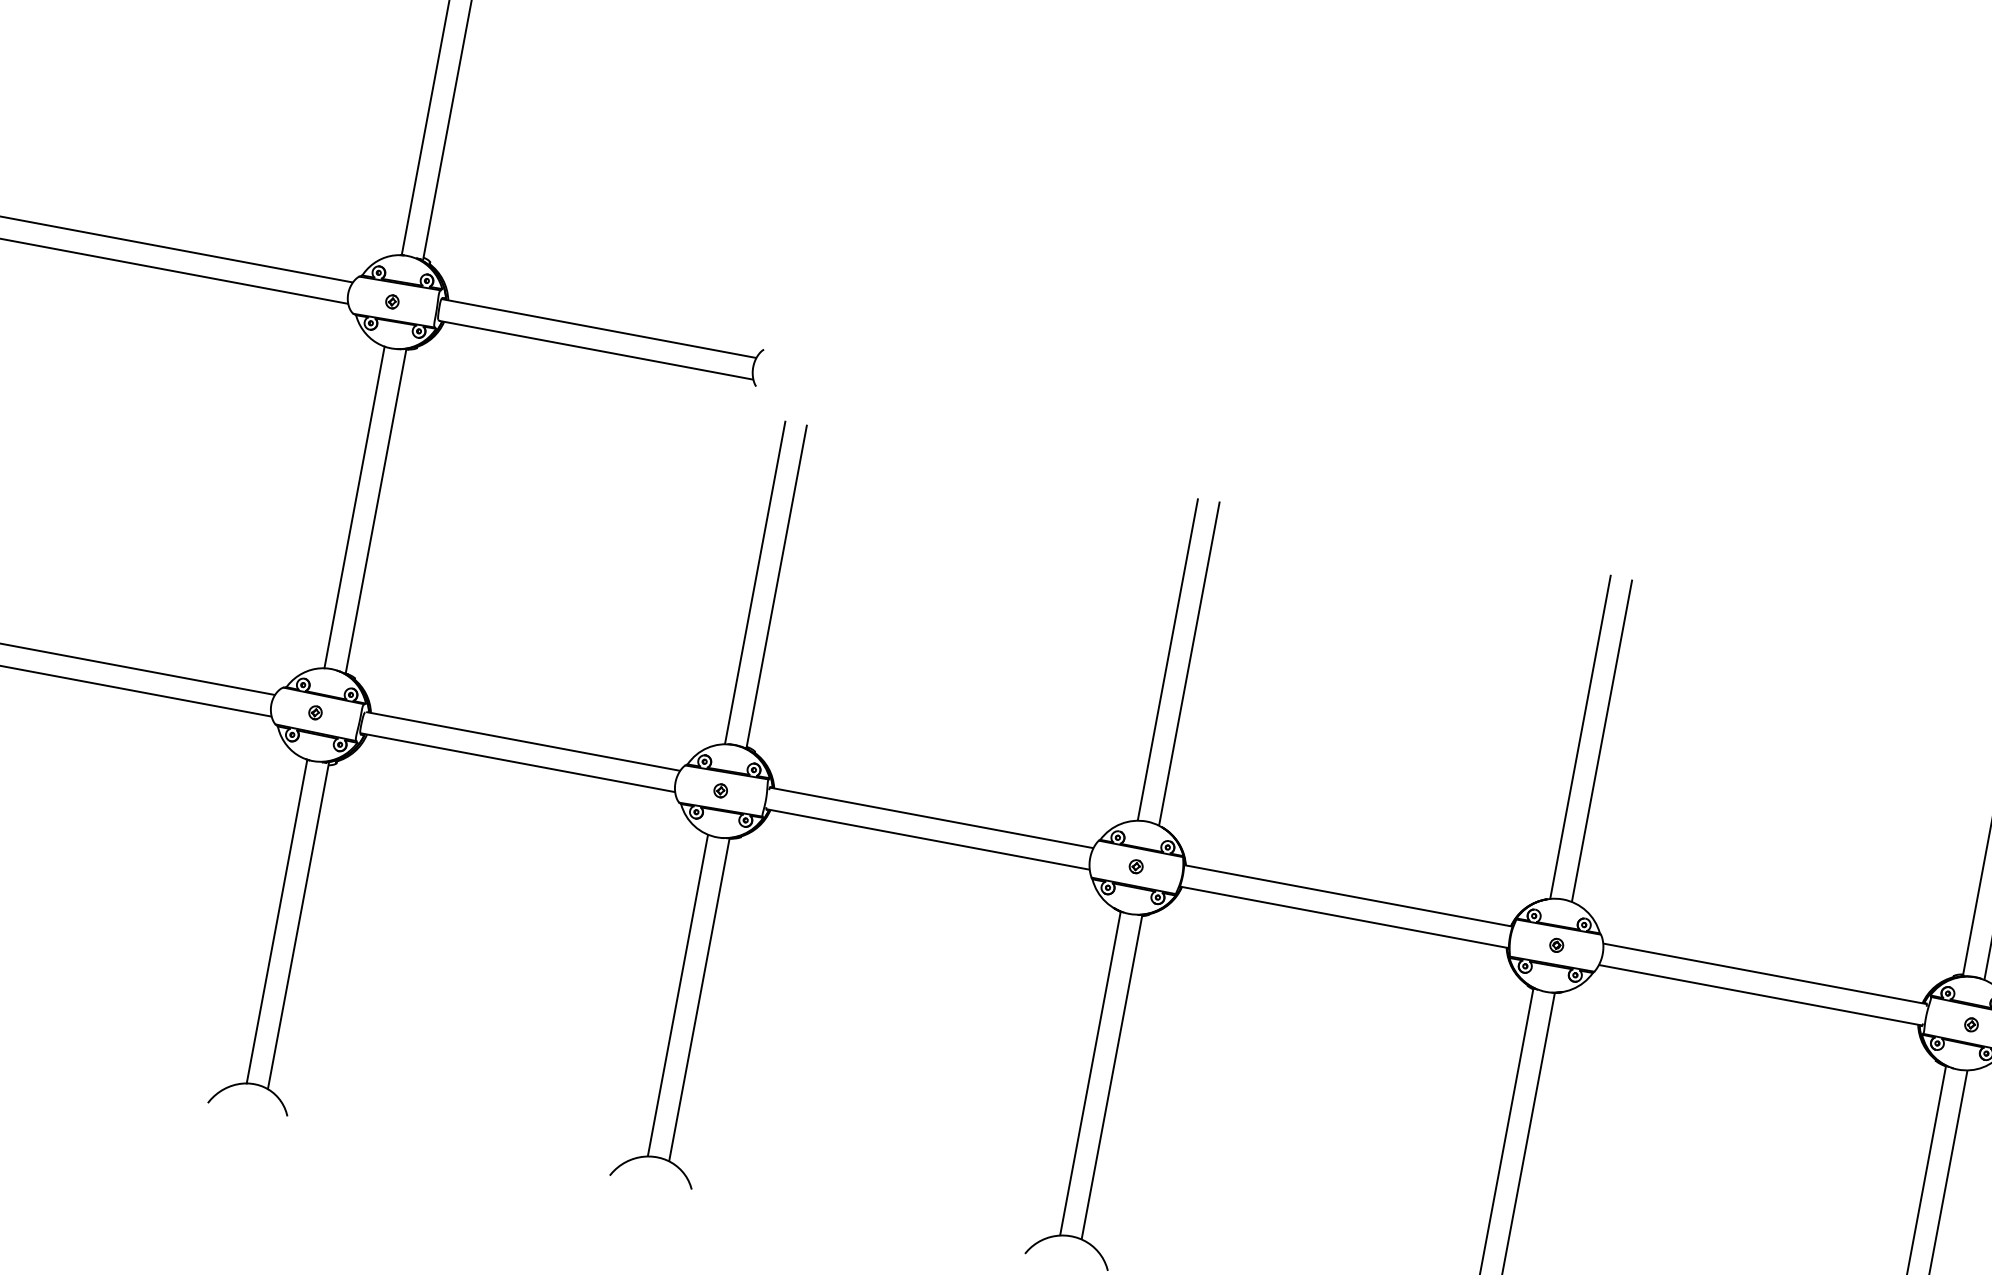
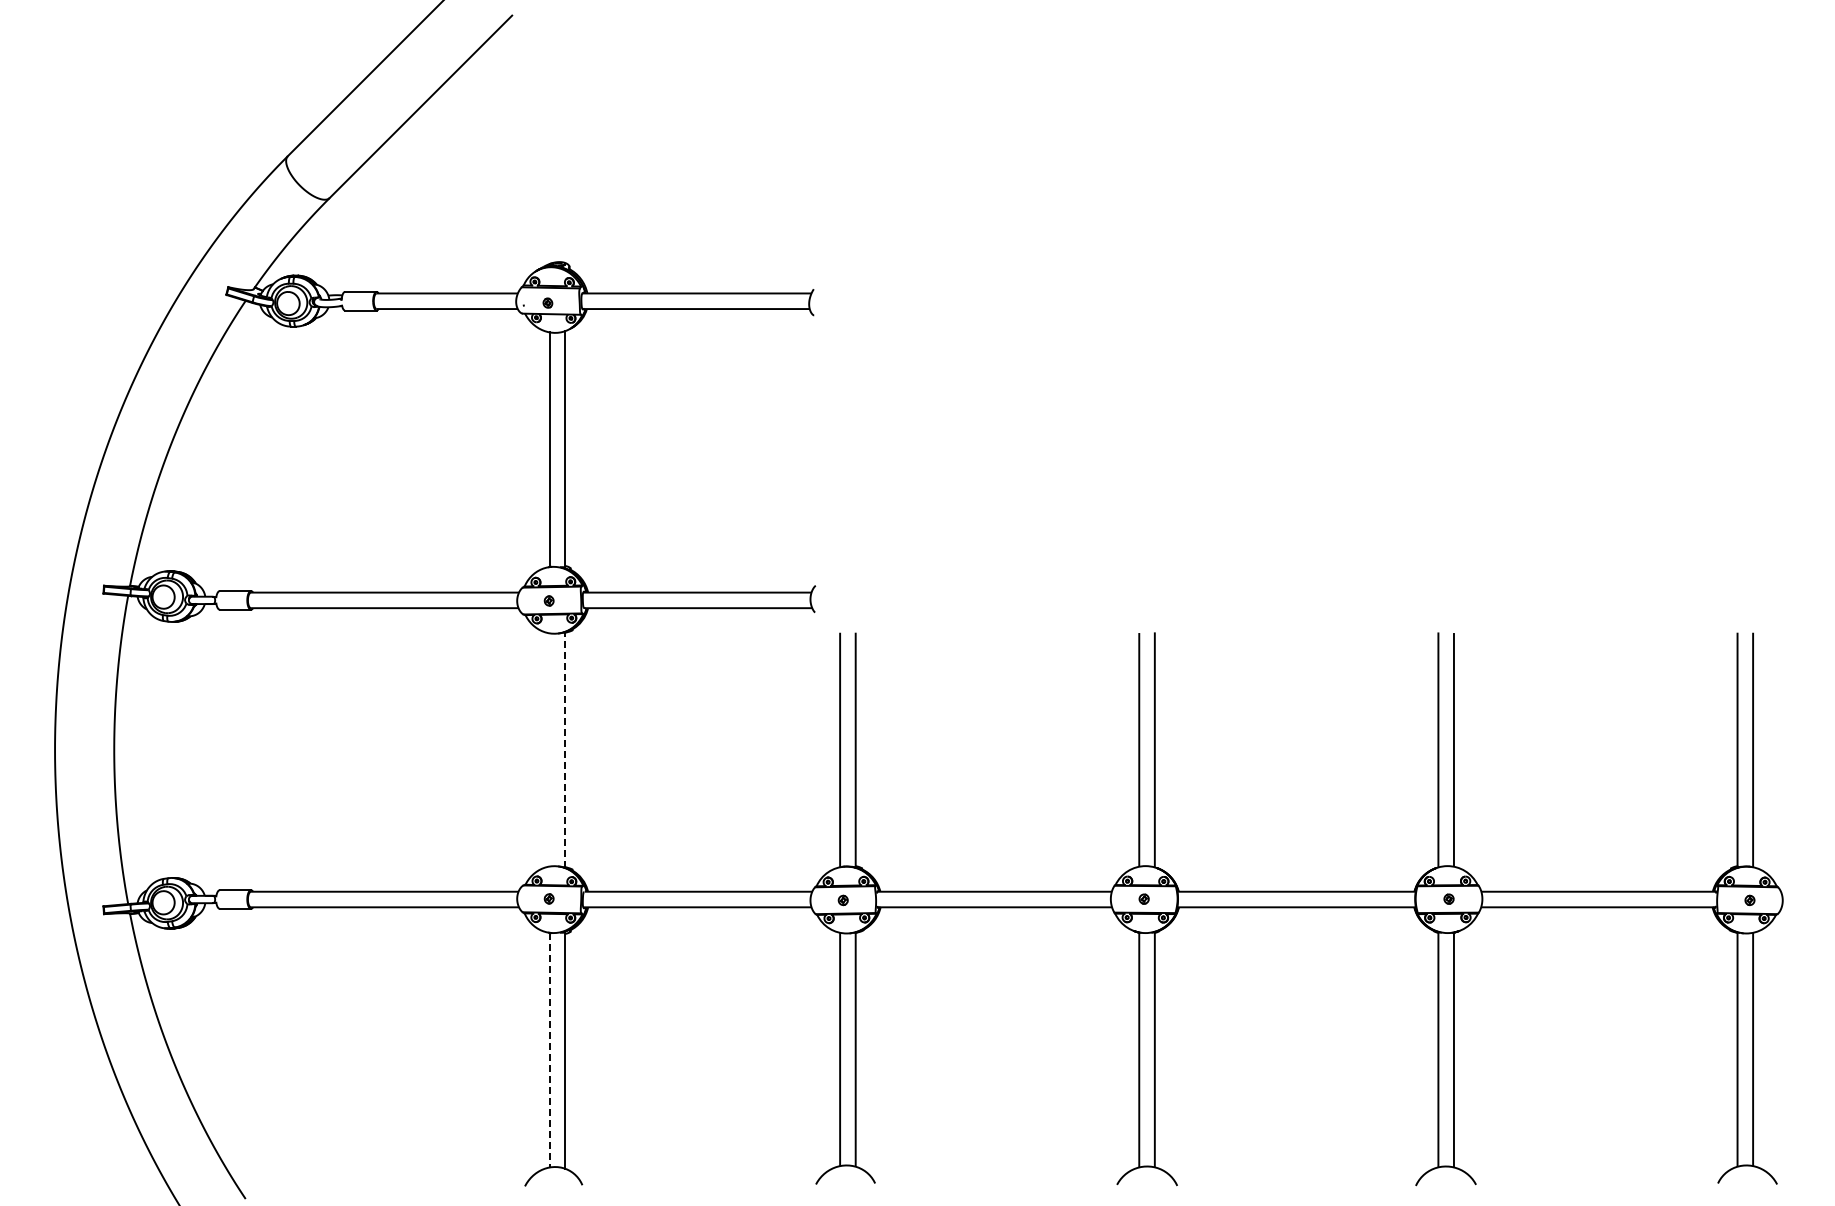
line: (354, 506) -> (549, 749), removed
line: (376, 510) -> (565, 749), solid -> dashed
line: (276, 922) -> (549, 1050), solid -> dashed

